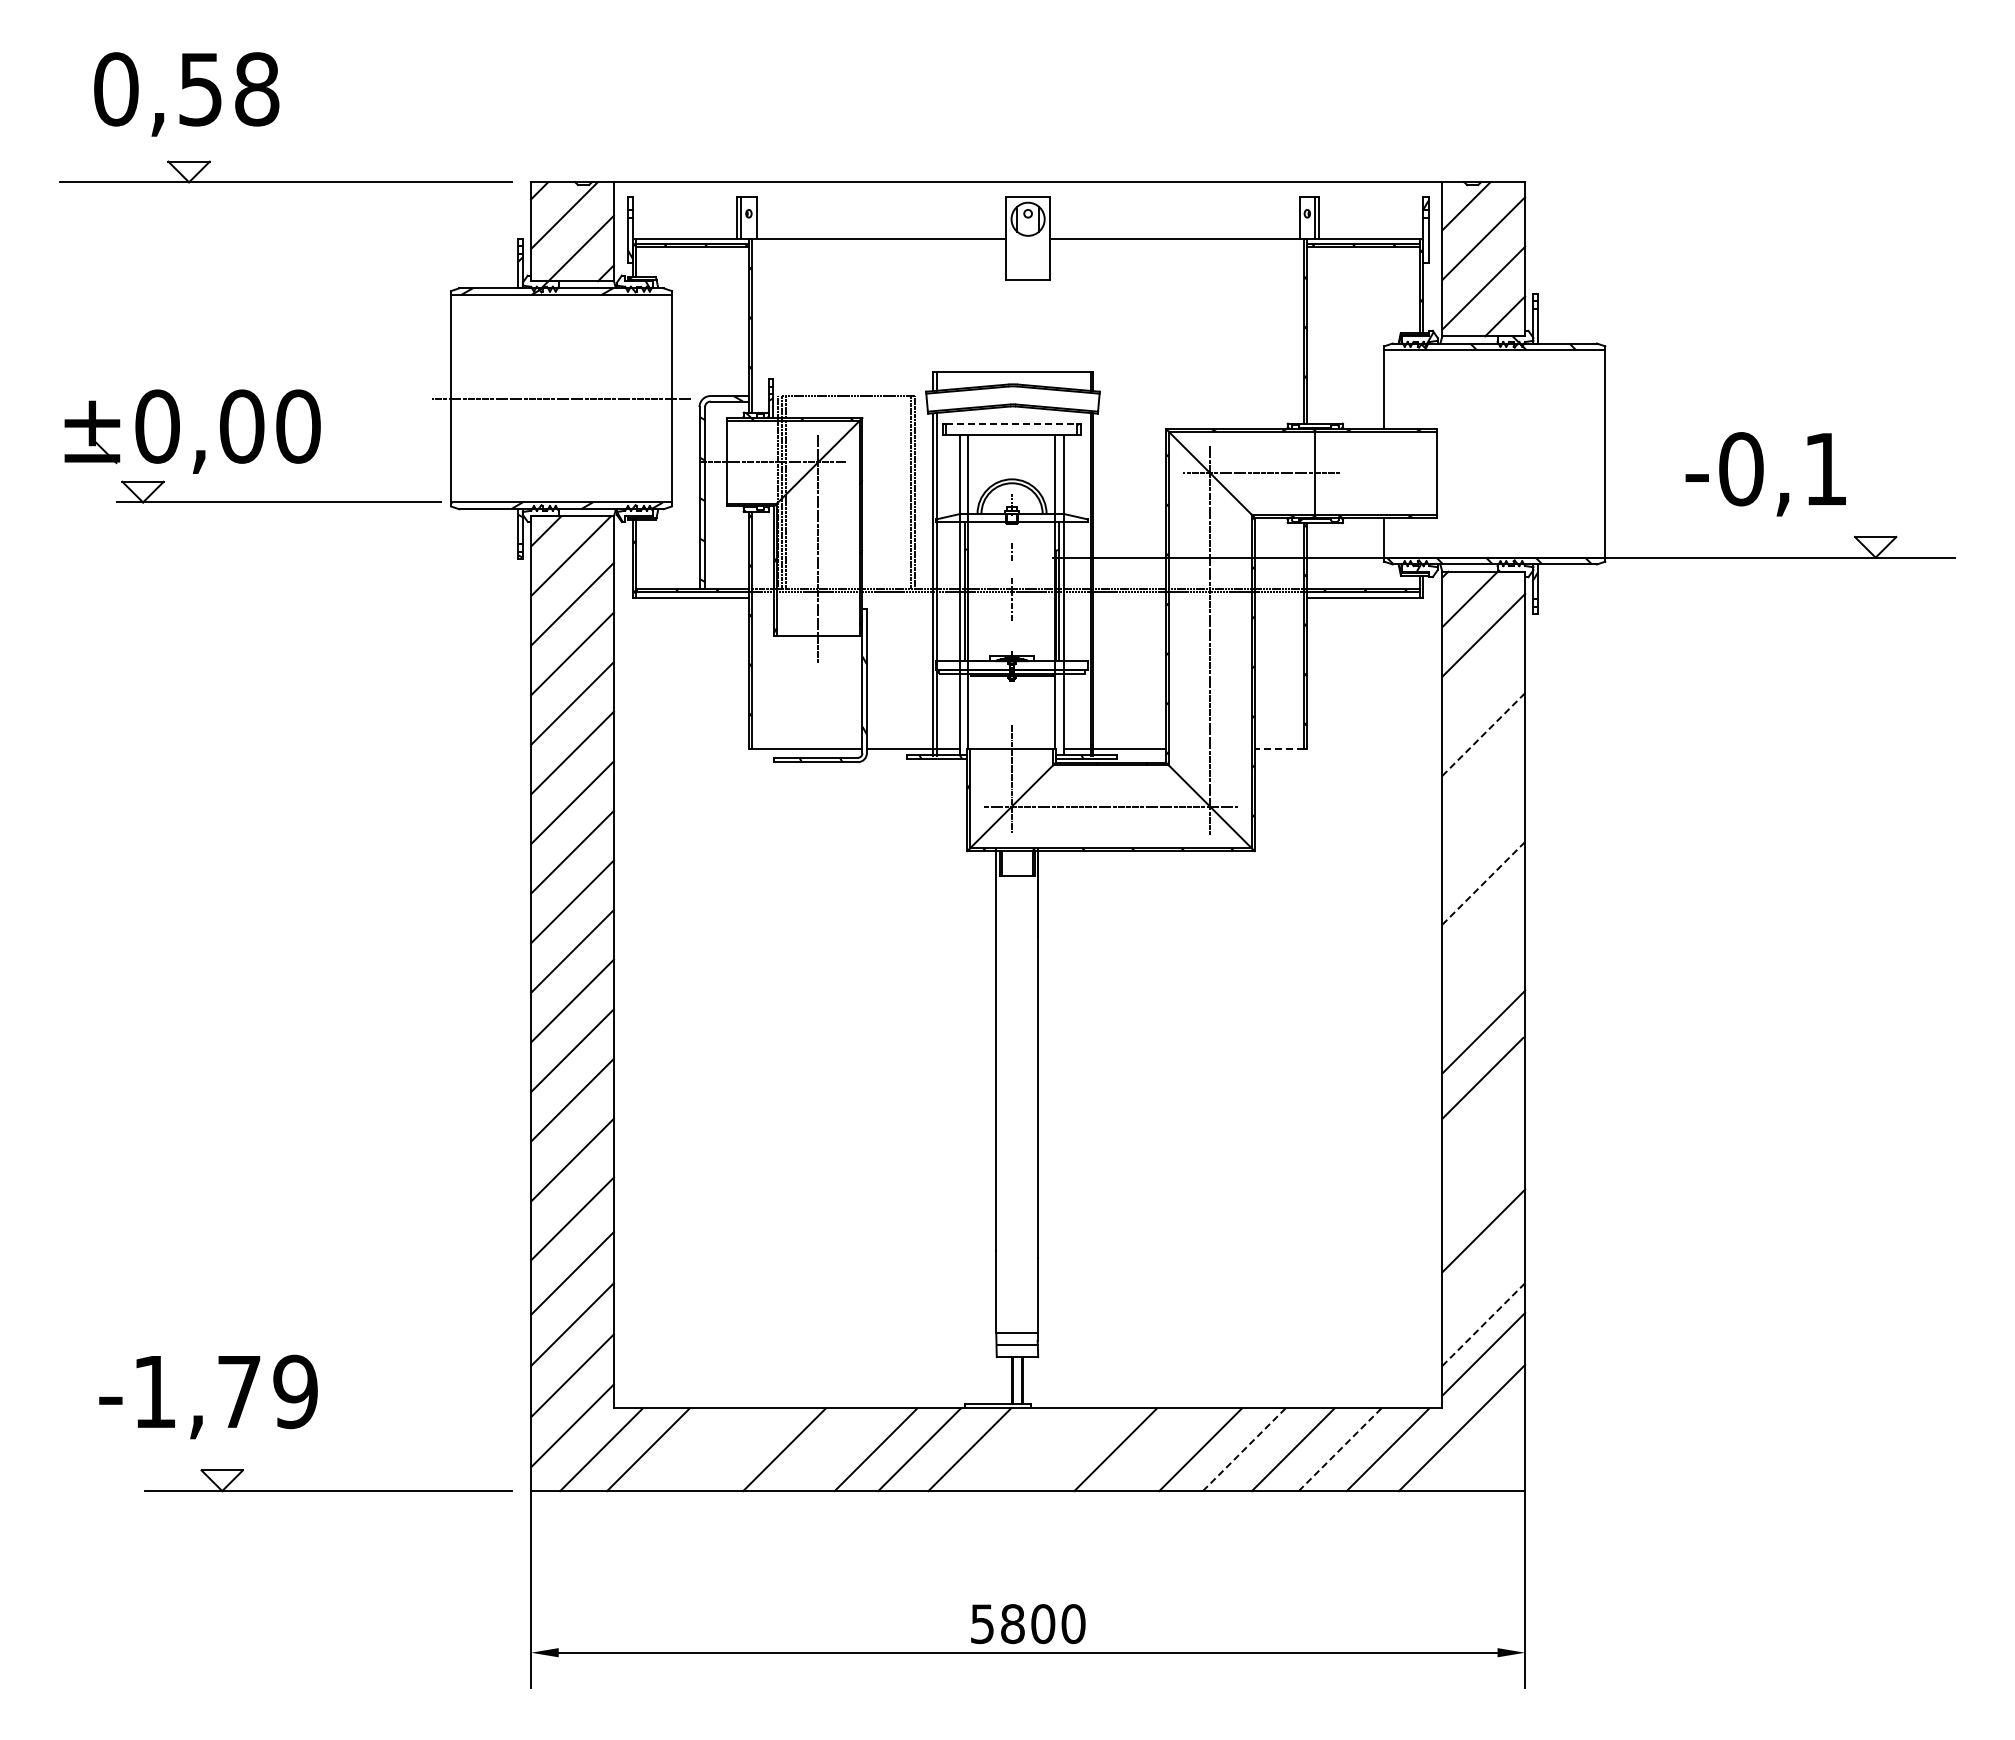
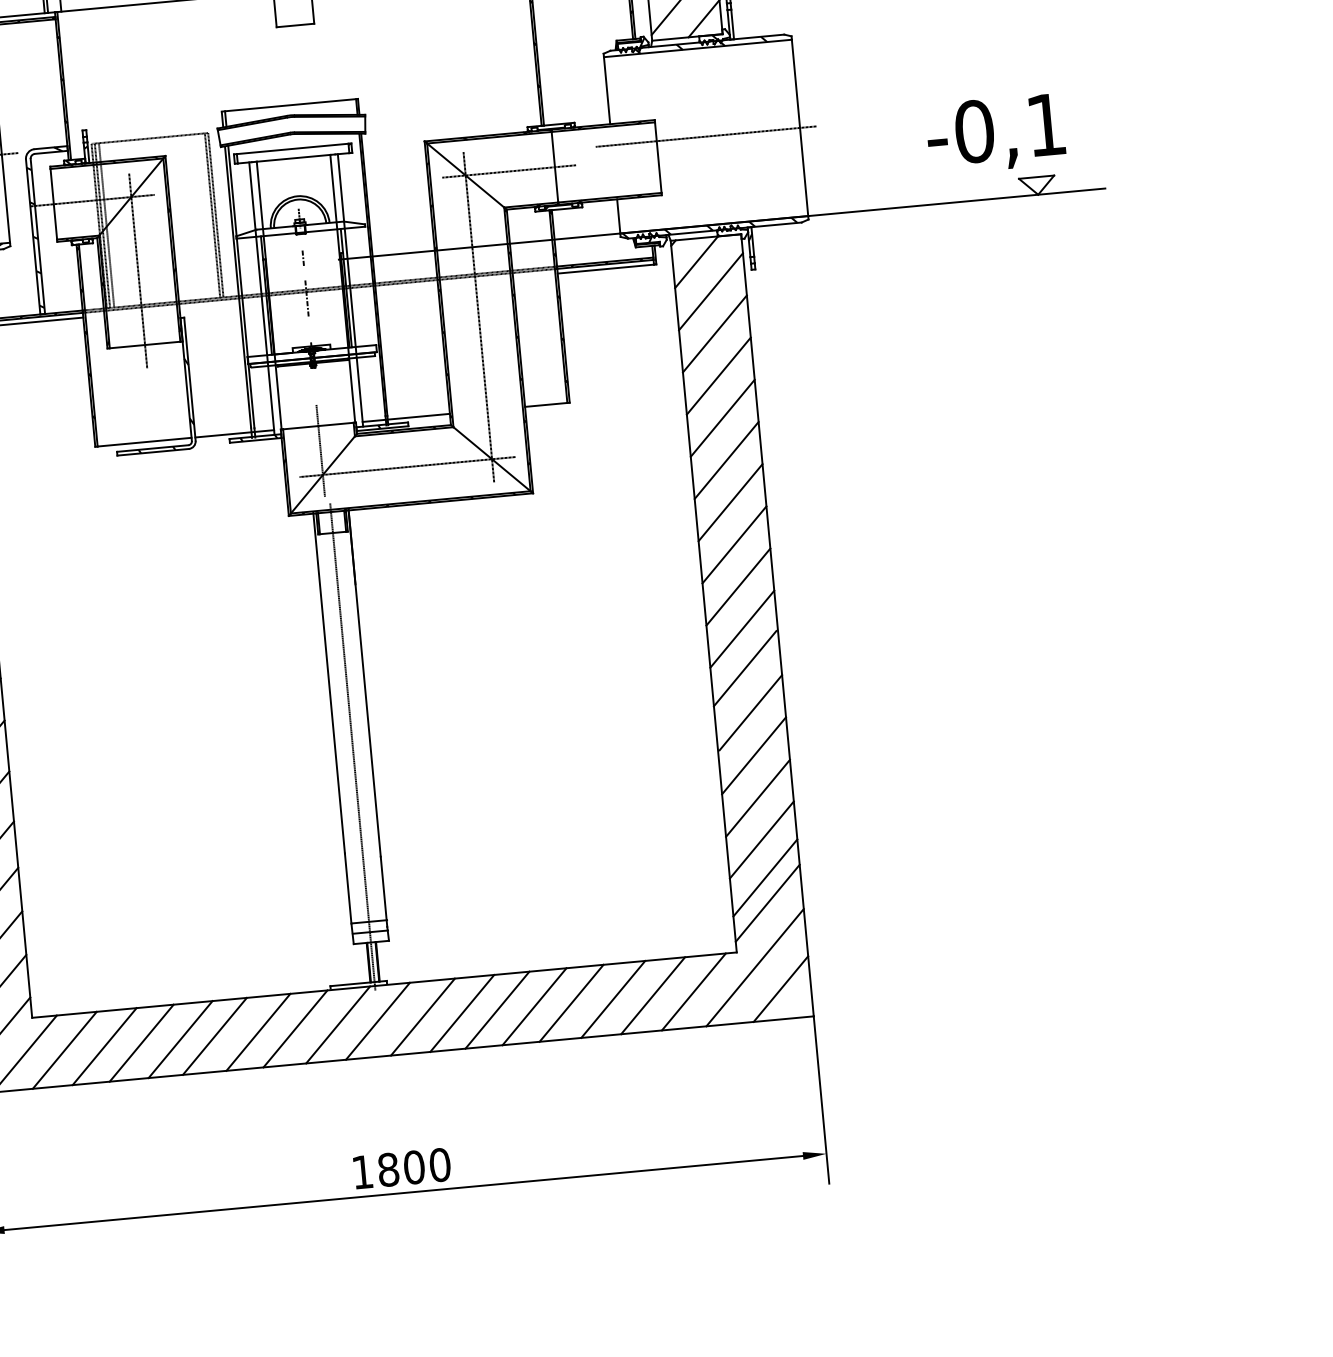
line: (1011, 423) -> (292, 148), dashed -> solid
line: (1494, 454) -> (705, 137), added
text: (1765, 474) -> (995, 134), moved
line: (1483, 684) -> (714, 333), added
line: (1483, 734) -> (718, 376), dashed -> solid
line: (1279, 749) -> (546, 404), dashed -> solid
line: (1483, 783) -> (722, 417), added
line: (1483, 833) -> (726, 460), added
line: (1483, 883) -> (730, 502), dashed -> solid
line: (1483, 932) -> (734, 544), added
line: (1483, 982) -> (738, 587), added
line: (1016, 1126) -> (352, 746), added
line: (1484, 1129) -> (750, 711), added
line: (1483, 1180) -> (753, 755), added
line: (1483, 1279) -> (761, 839), added
line: (1483, 1324) -> (765, 877), dashed -> solid
line: (694, 1449) -> (103, 1046), added
line: (738, 1449) -> (141, 1043), added
line: (824, 1449) -> (214, 1036), added
line: (1016, 1449) -> (377, 1021), added
line: (1069, 1449) -> (422, 1016), added
line: (1156, 1449) -> (496, 1010), added
line: (1244, 1449) -> (571, 1003), dashed -> solid
line: (1340, 1449) -> (653, 995), dashed -> solid
line: (1489, 1455) -> (780, 988), added
text: (982, 1624) -> (362, 1172), 5800 -> 1800

